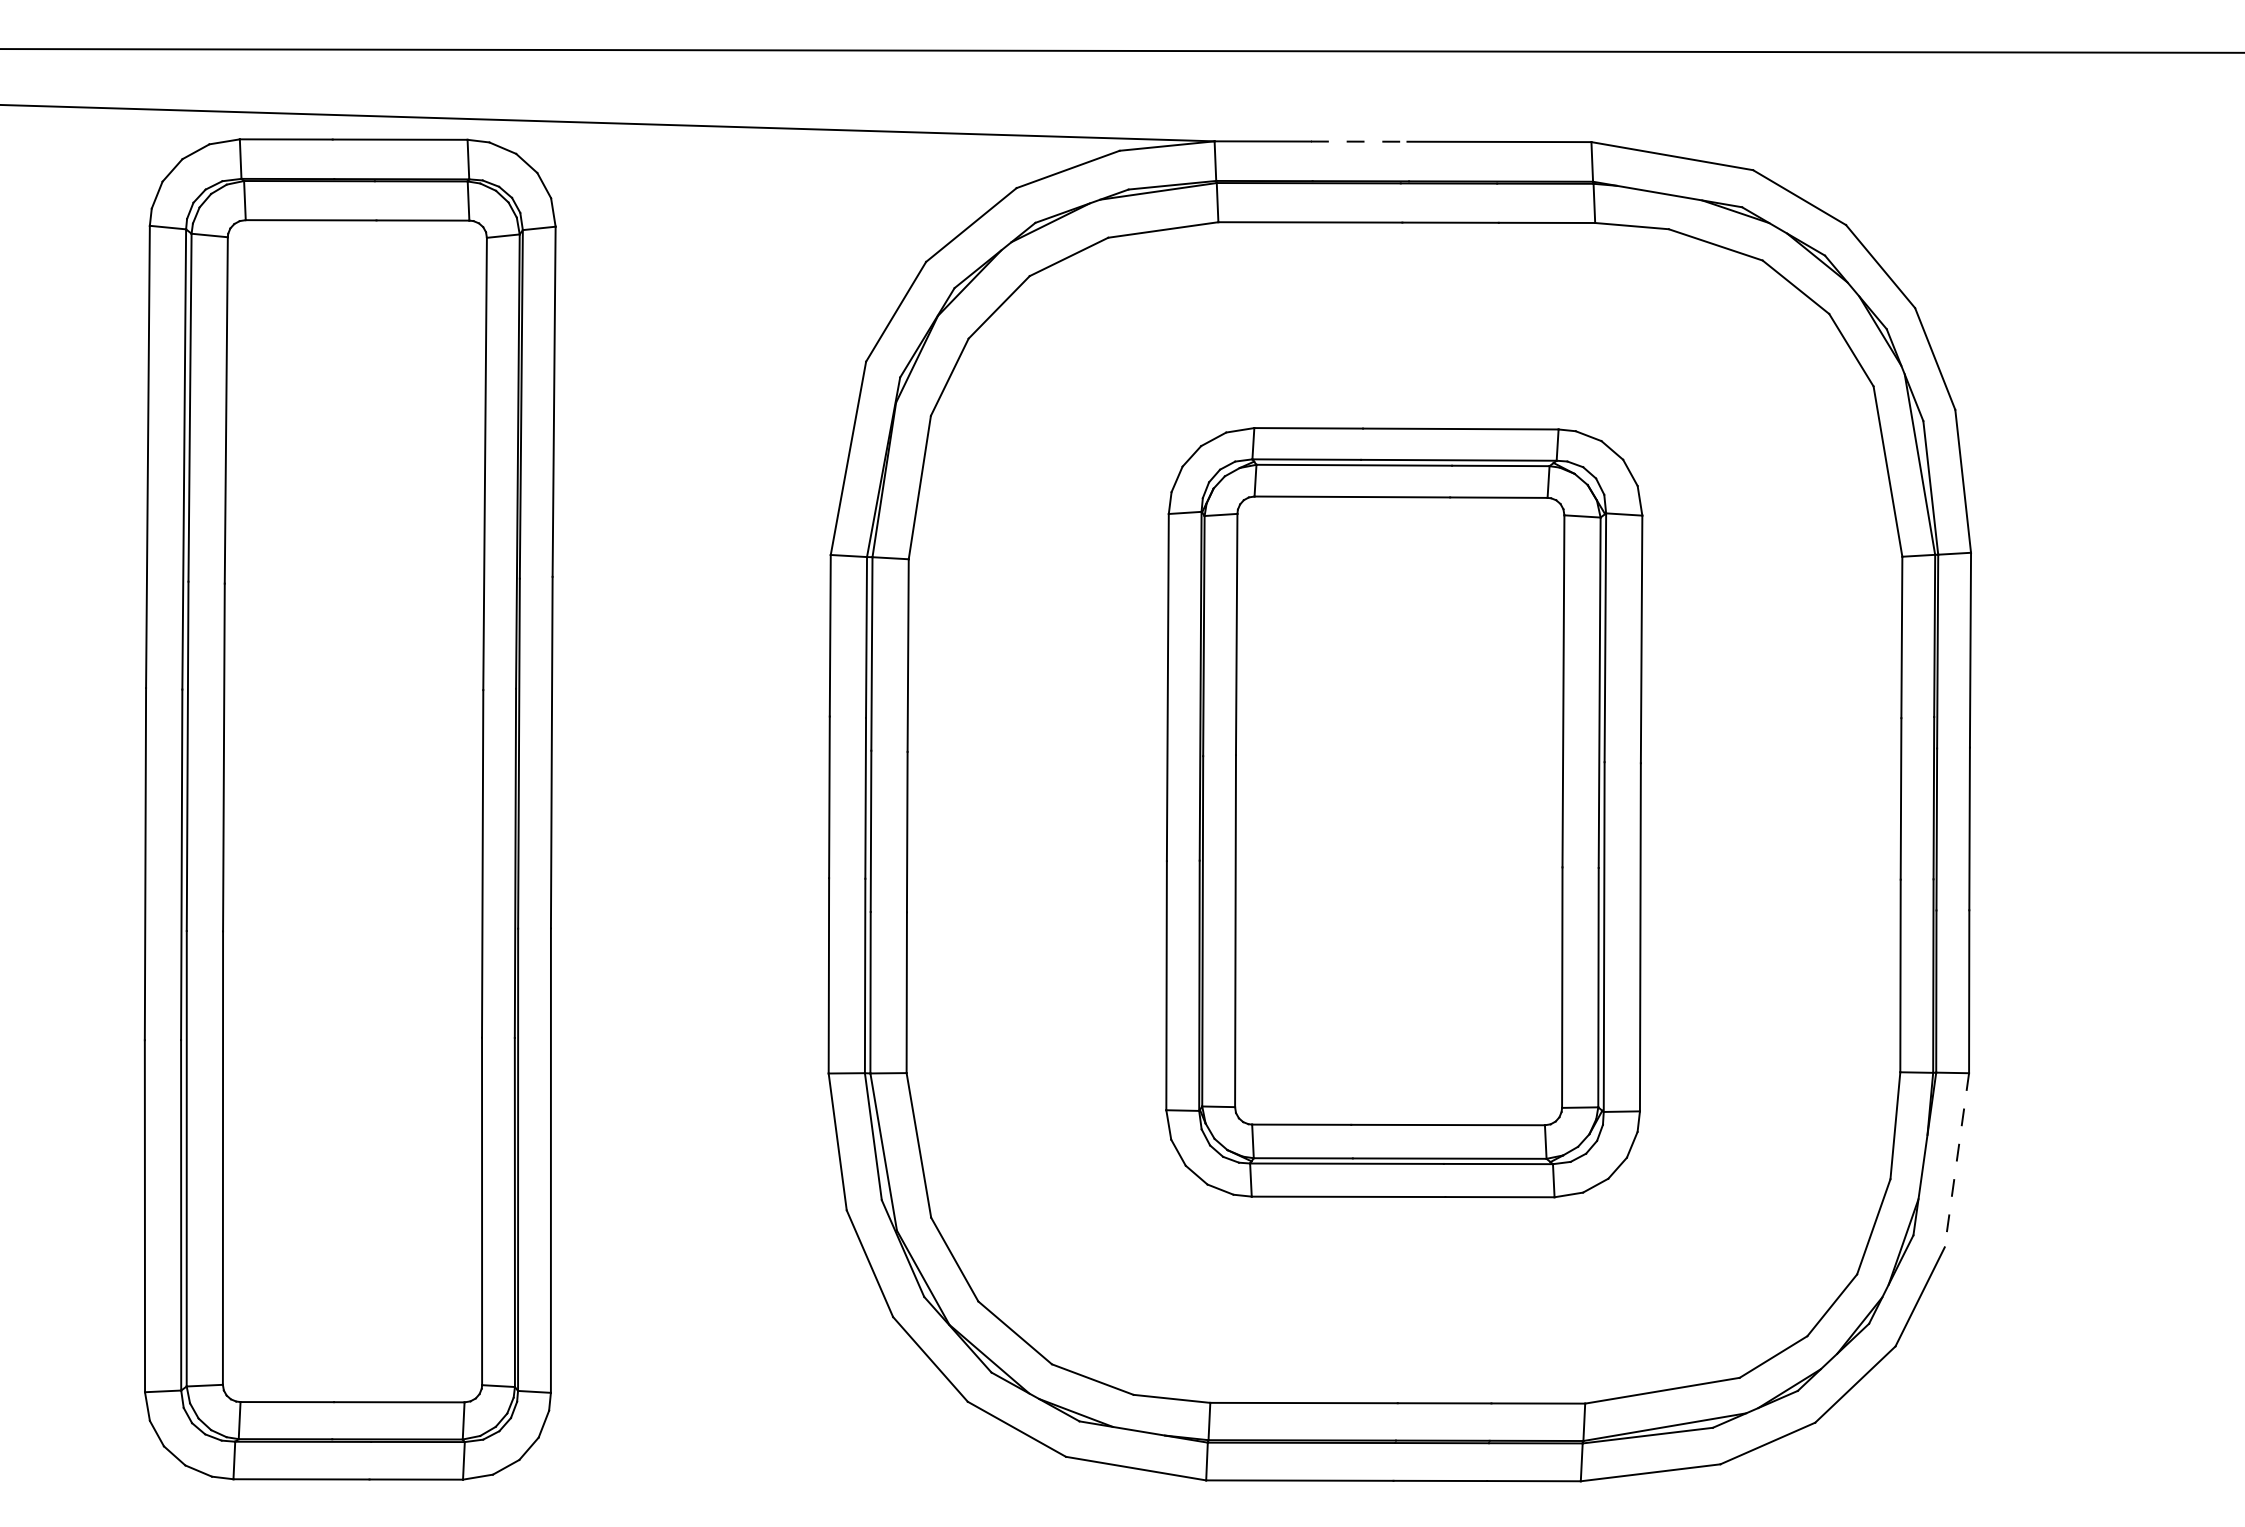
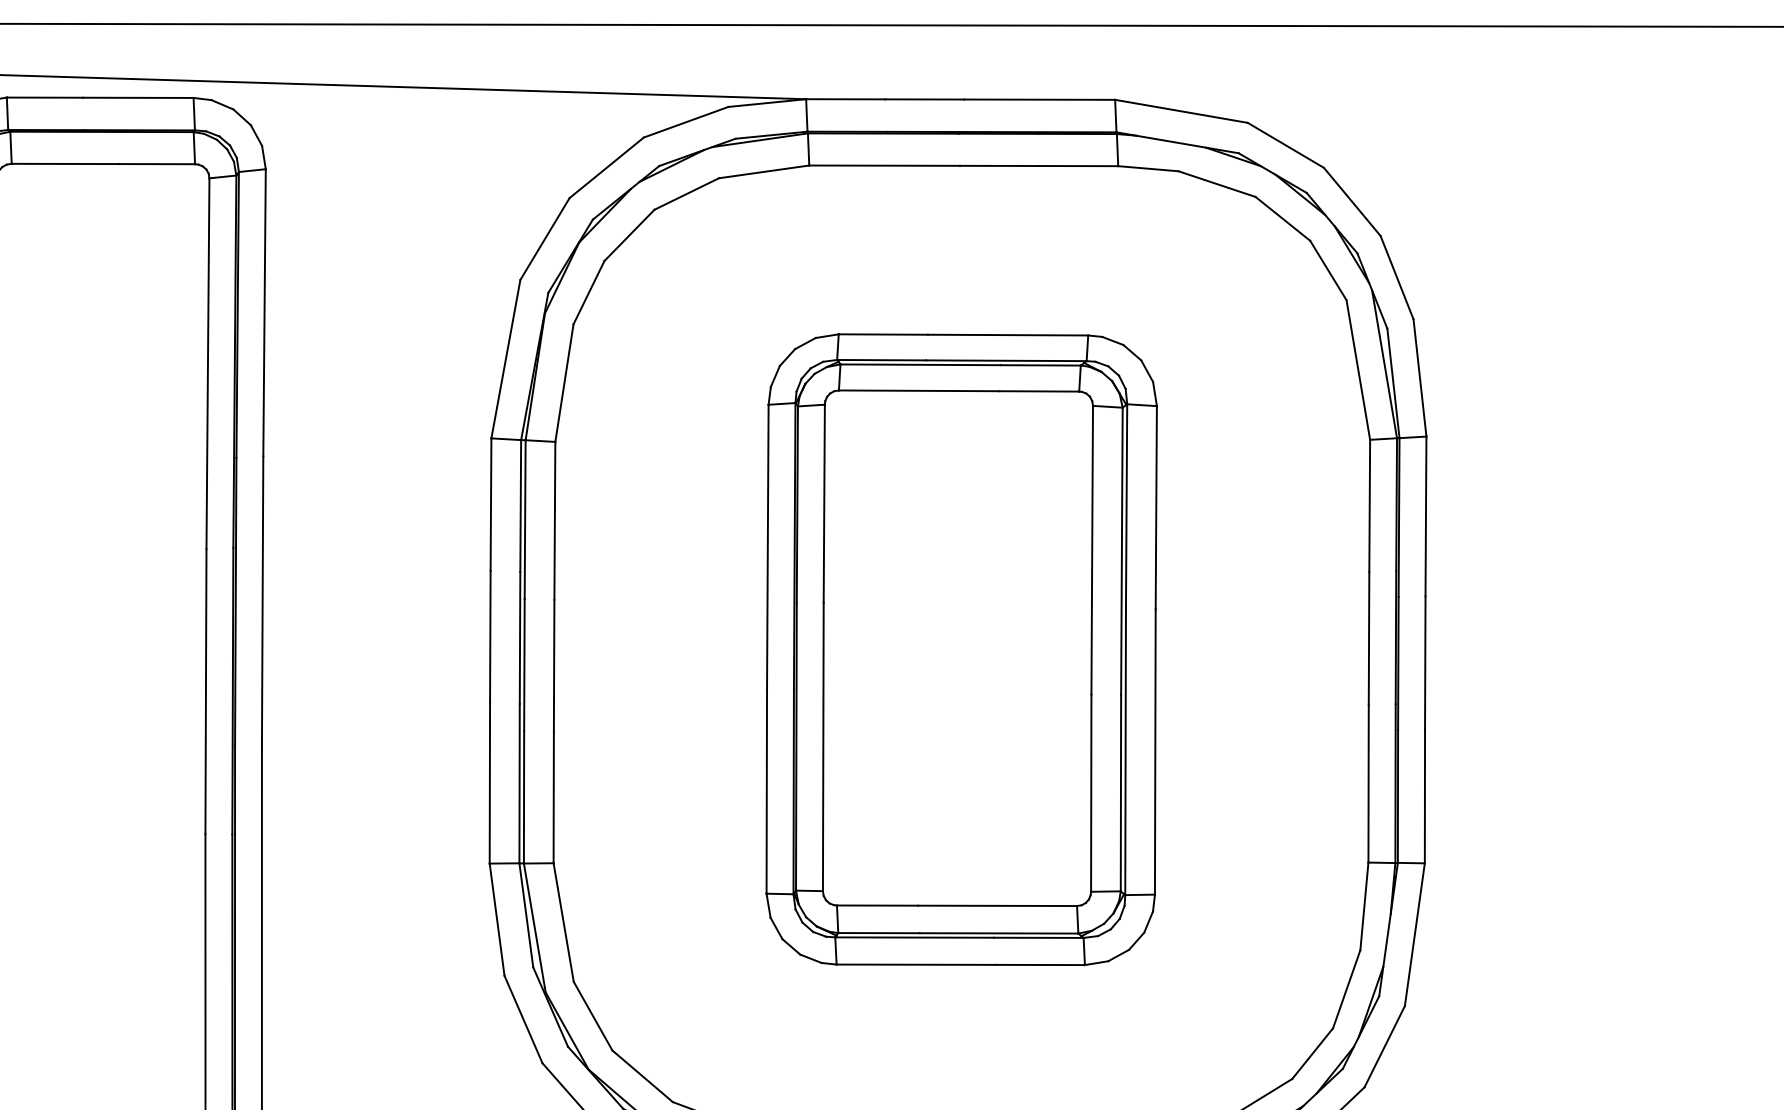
line: (1359, 141) -> (924, 99), dashed -> solid
line: (1956, 1160) -> (1414, 934), dashed -> solid

